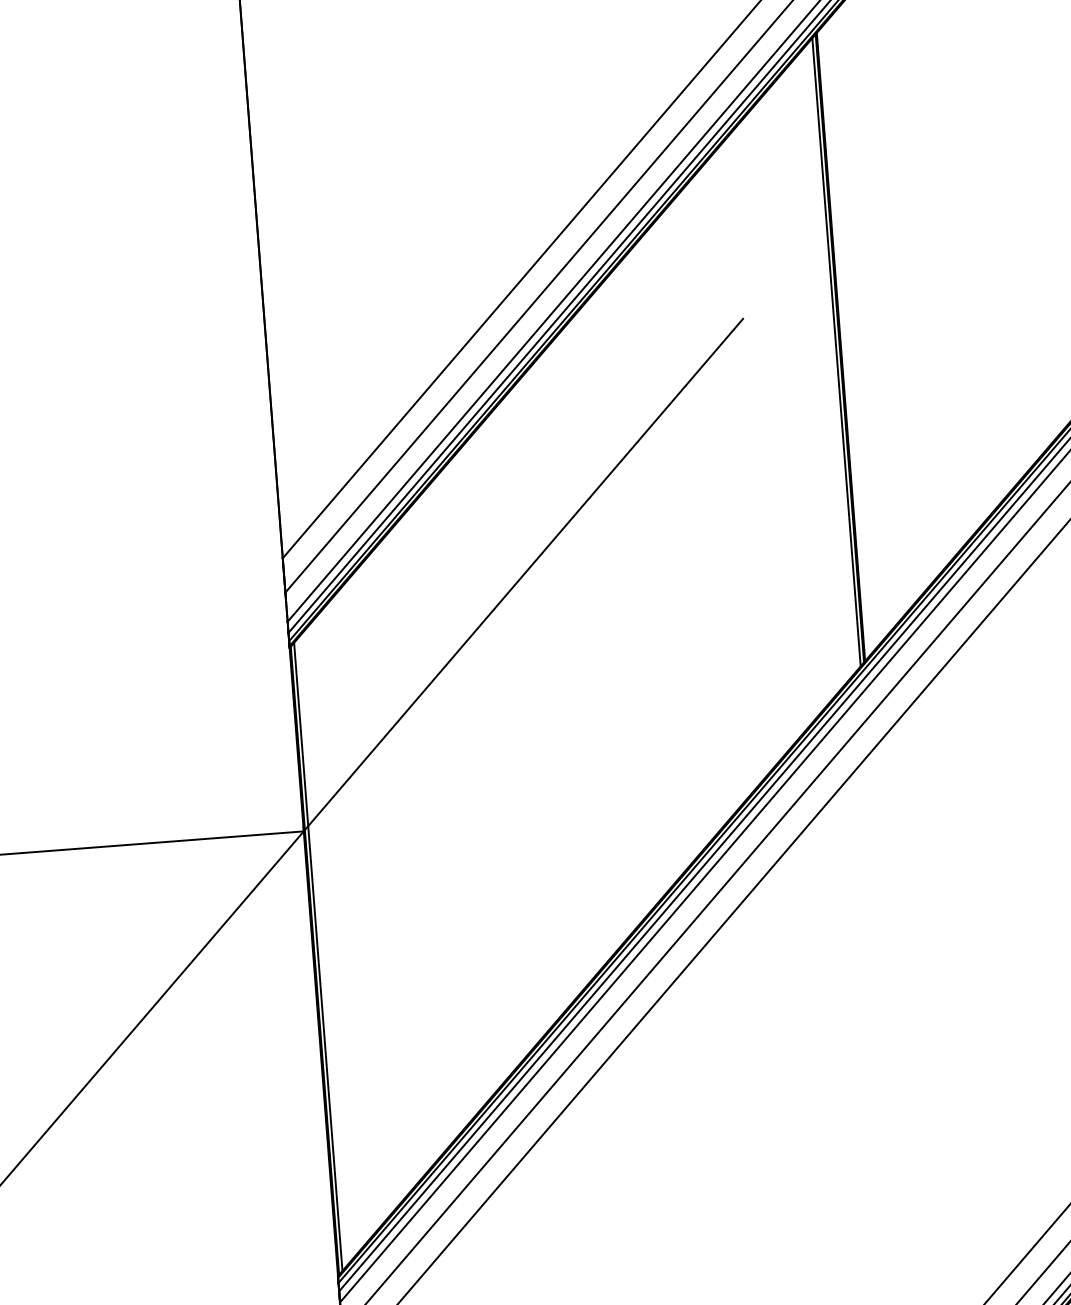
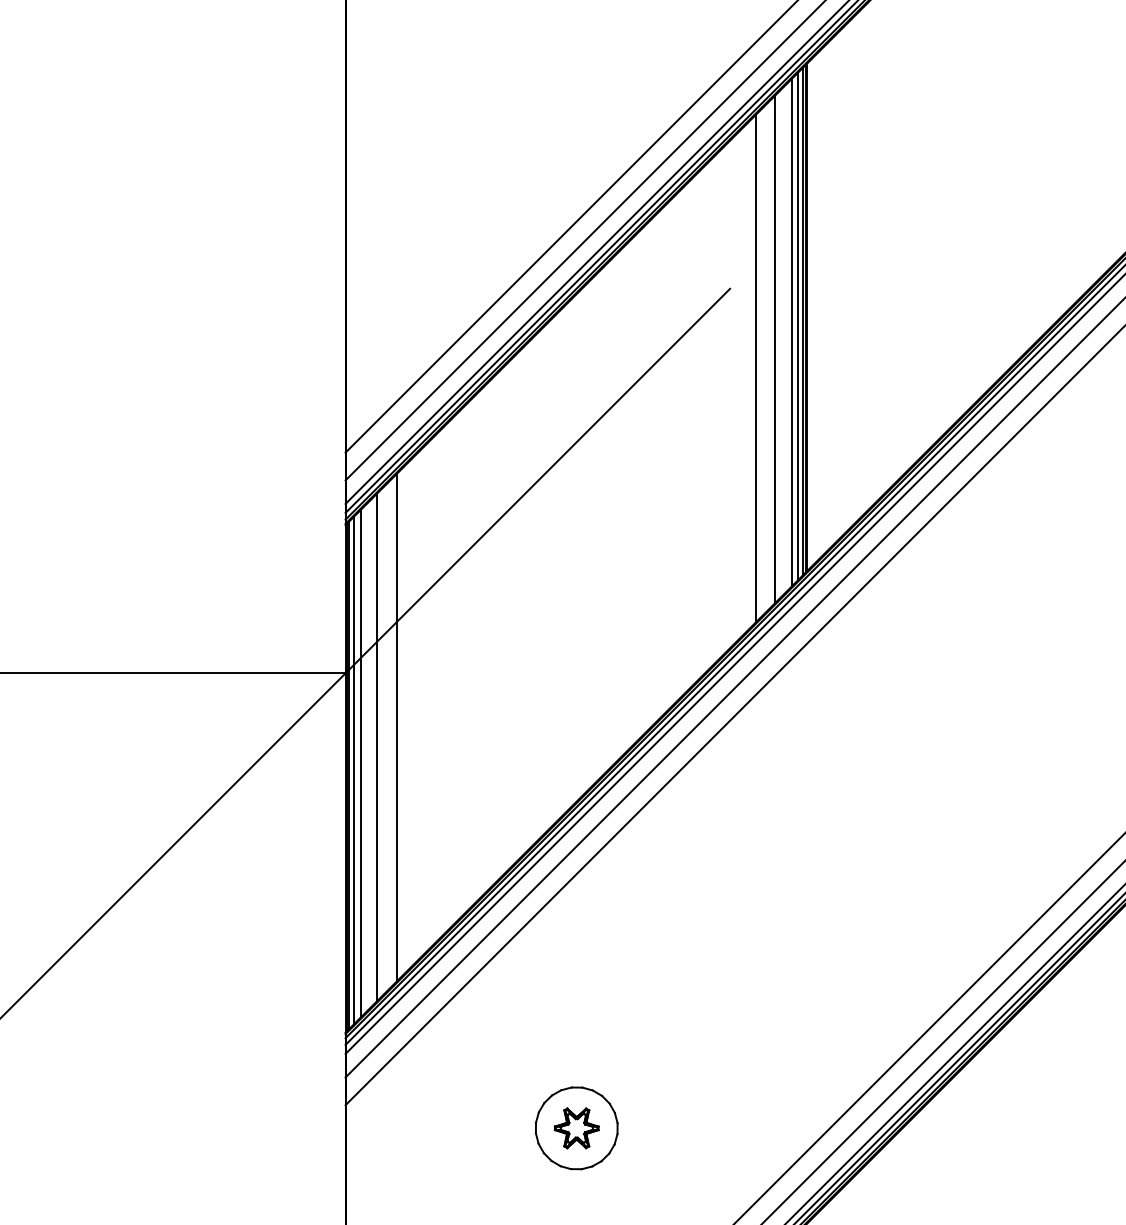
line: (831, 357) -> (798, 325), added
line: (823, 367) -> (791, 332), added
line: (804, 388) -> (775, 348), added
line: (782, 415) -> (755, 368), added
line: (371, 893) -> (396, 727), added
line: (350, 920) -> (377, 747), added
line: (330, 941) -> (360, 763), added
line: (324, 950) -> (354, 770), added

